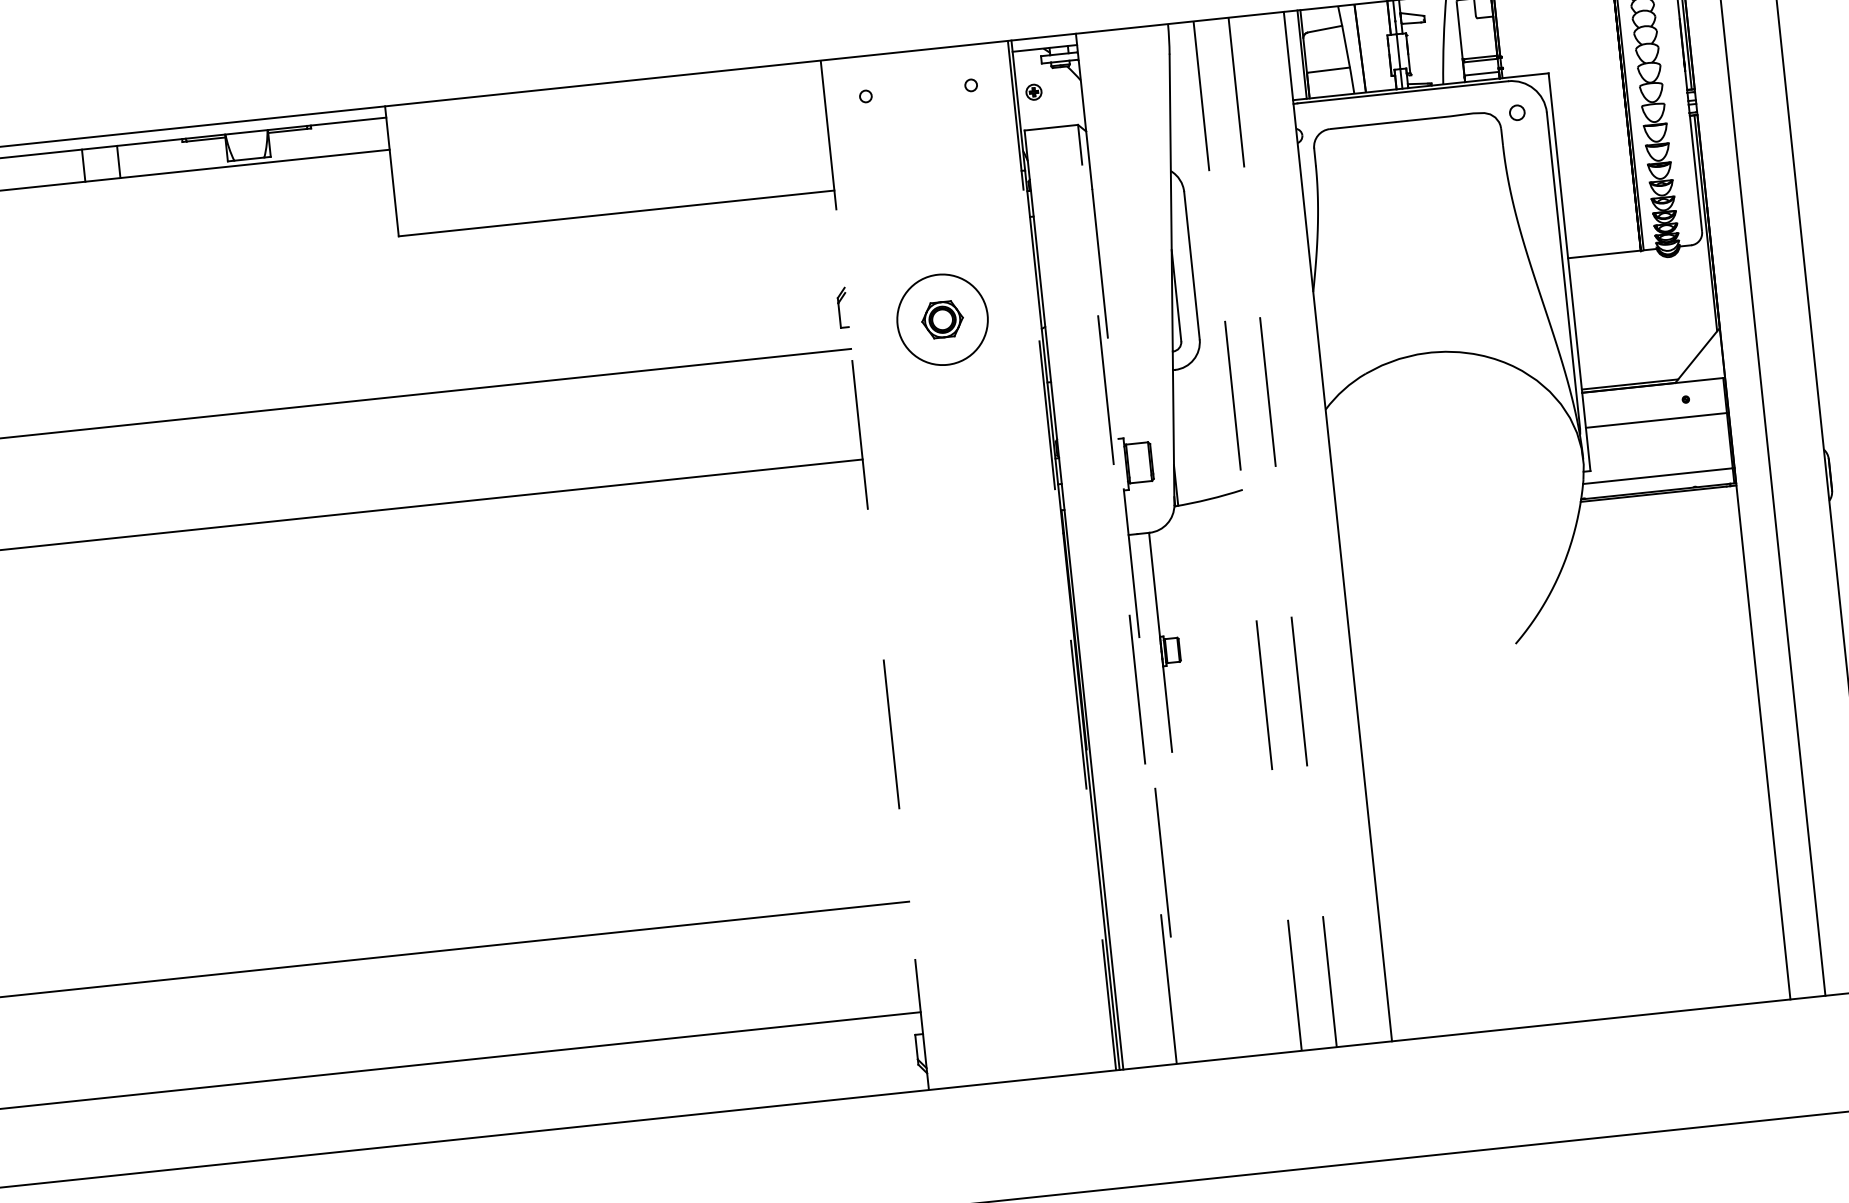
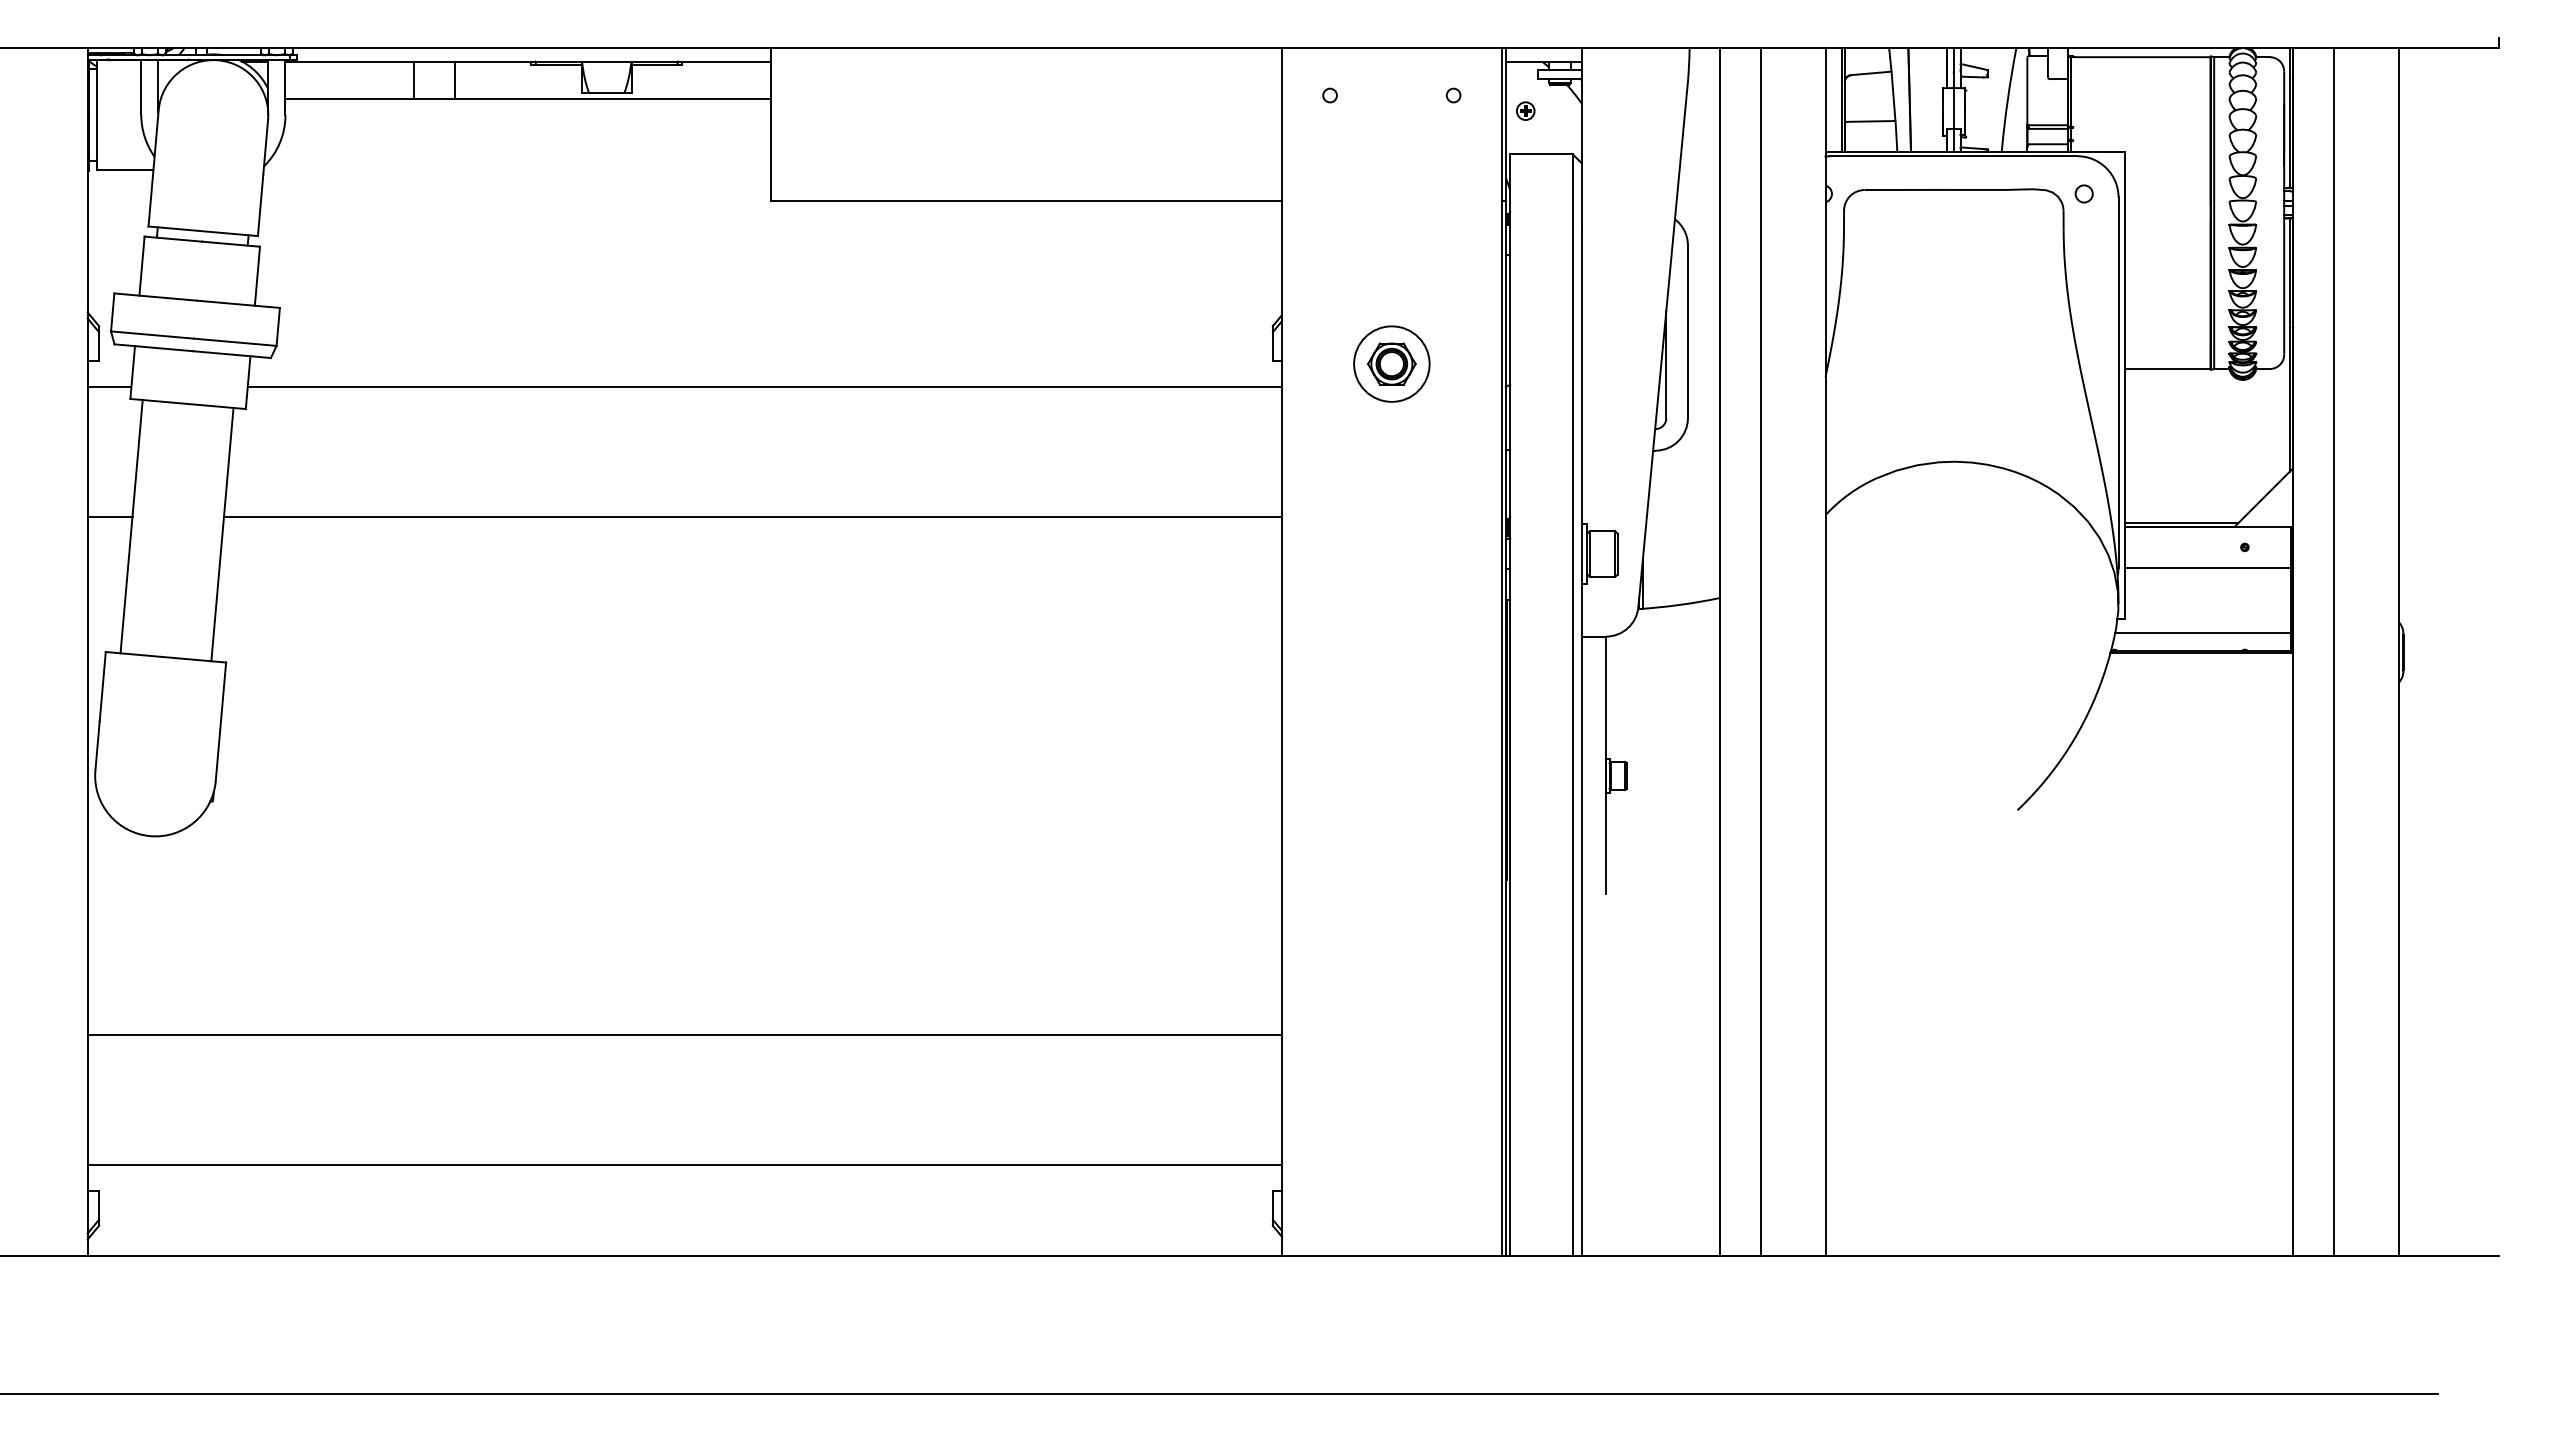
circle: (942, 319) -> (1391, 363), size x0.71
line: (1282, 532) -> (1760, 652), dashed -> solid
line: (1247, 536) -> (1719, 652), dashed -> solid
line: (1061, 555) -> (1501, 652), dashed -> solid
line: (875, 575) -> (1282, 652), dashed -> solid
line: (1127, 593) -> (1572, 704), dashed -> solid
line: (1138, 626) -> (1581, 743), dashed -> solid

